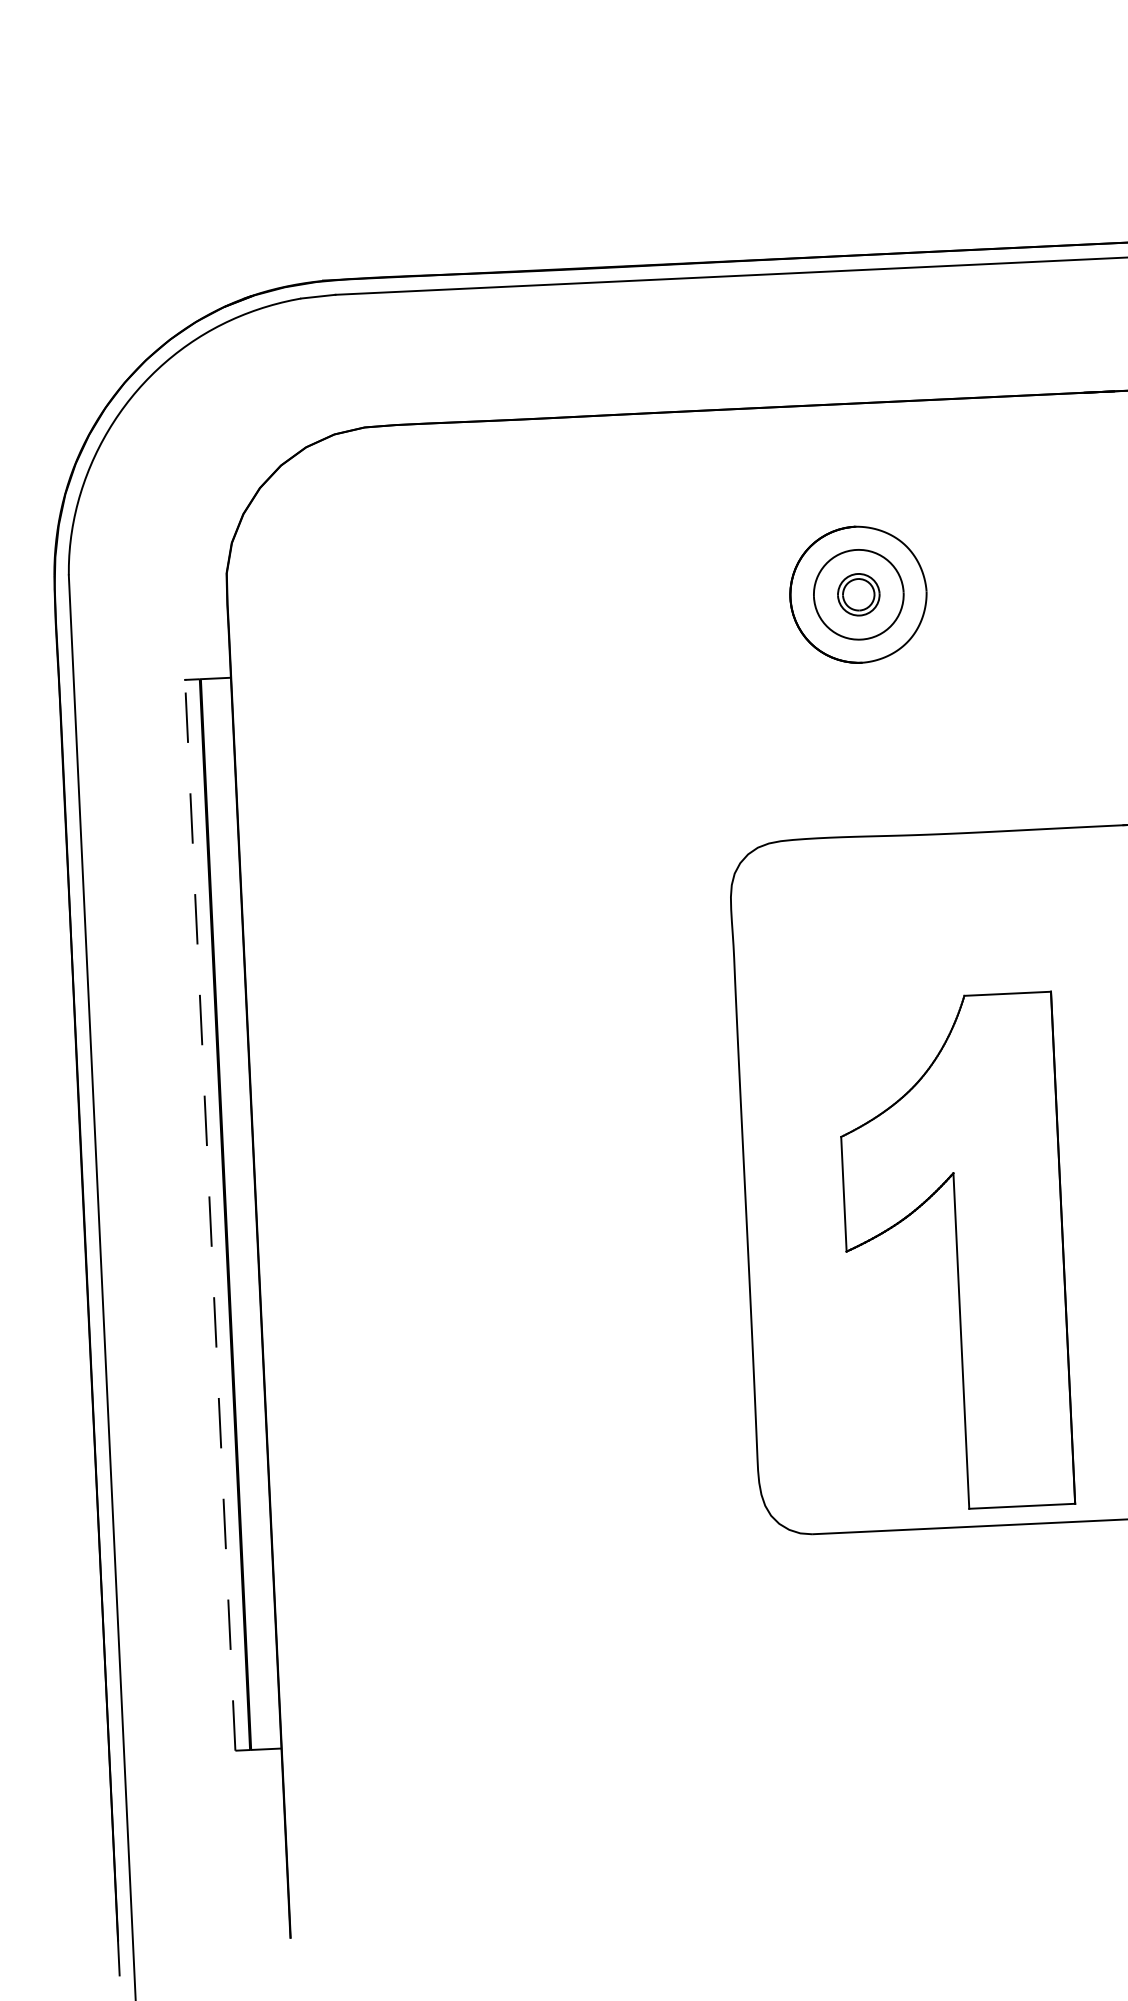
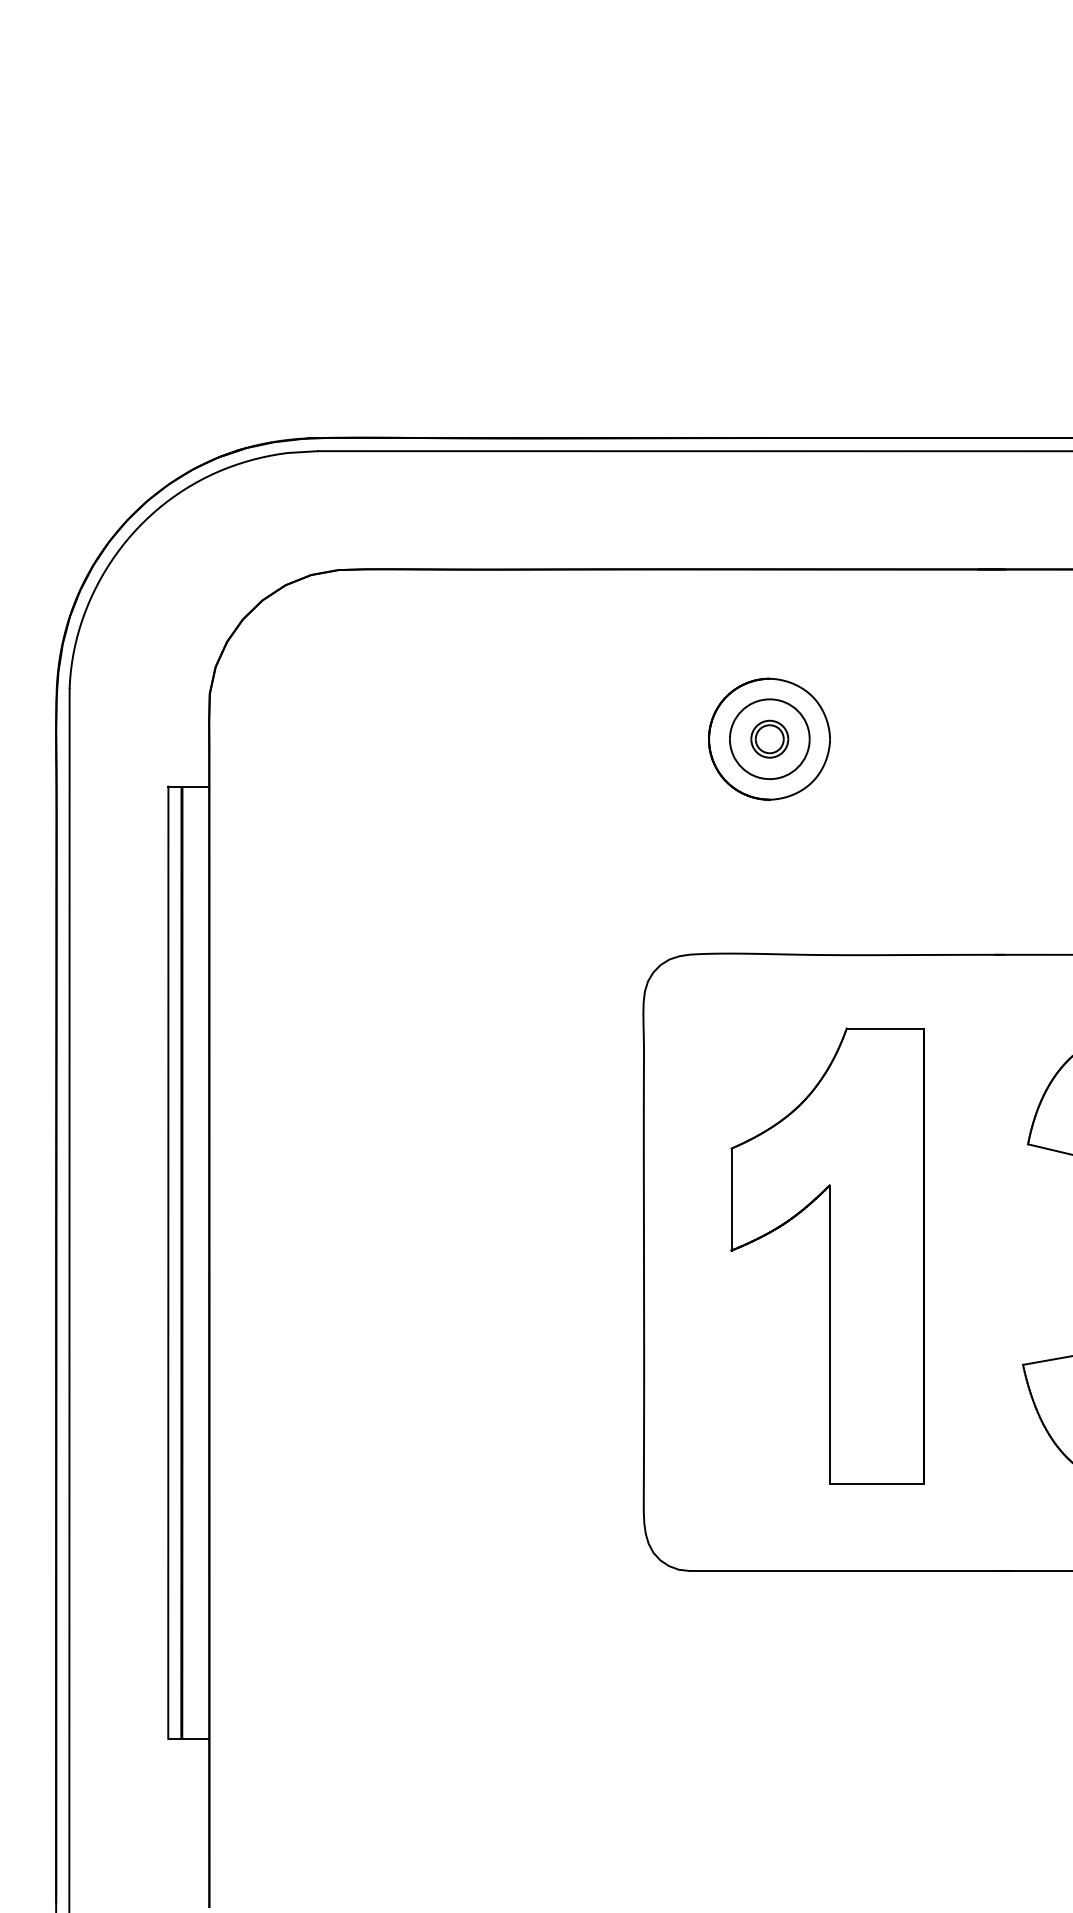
line: (210, 1215) -> (168, 1262), dashed -> solid
part: (954, 1252) -> (827, 1255), moved

